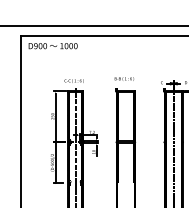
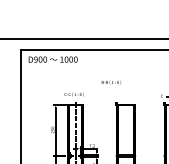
text: (123, 78) -> (110, 82), moved

